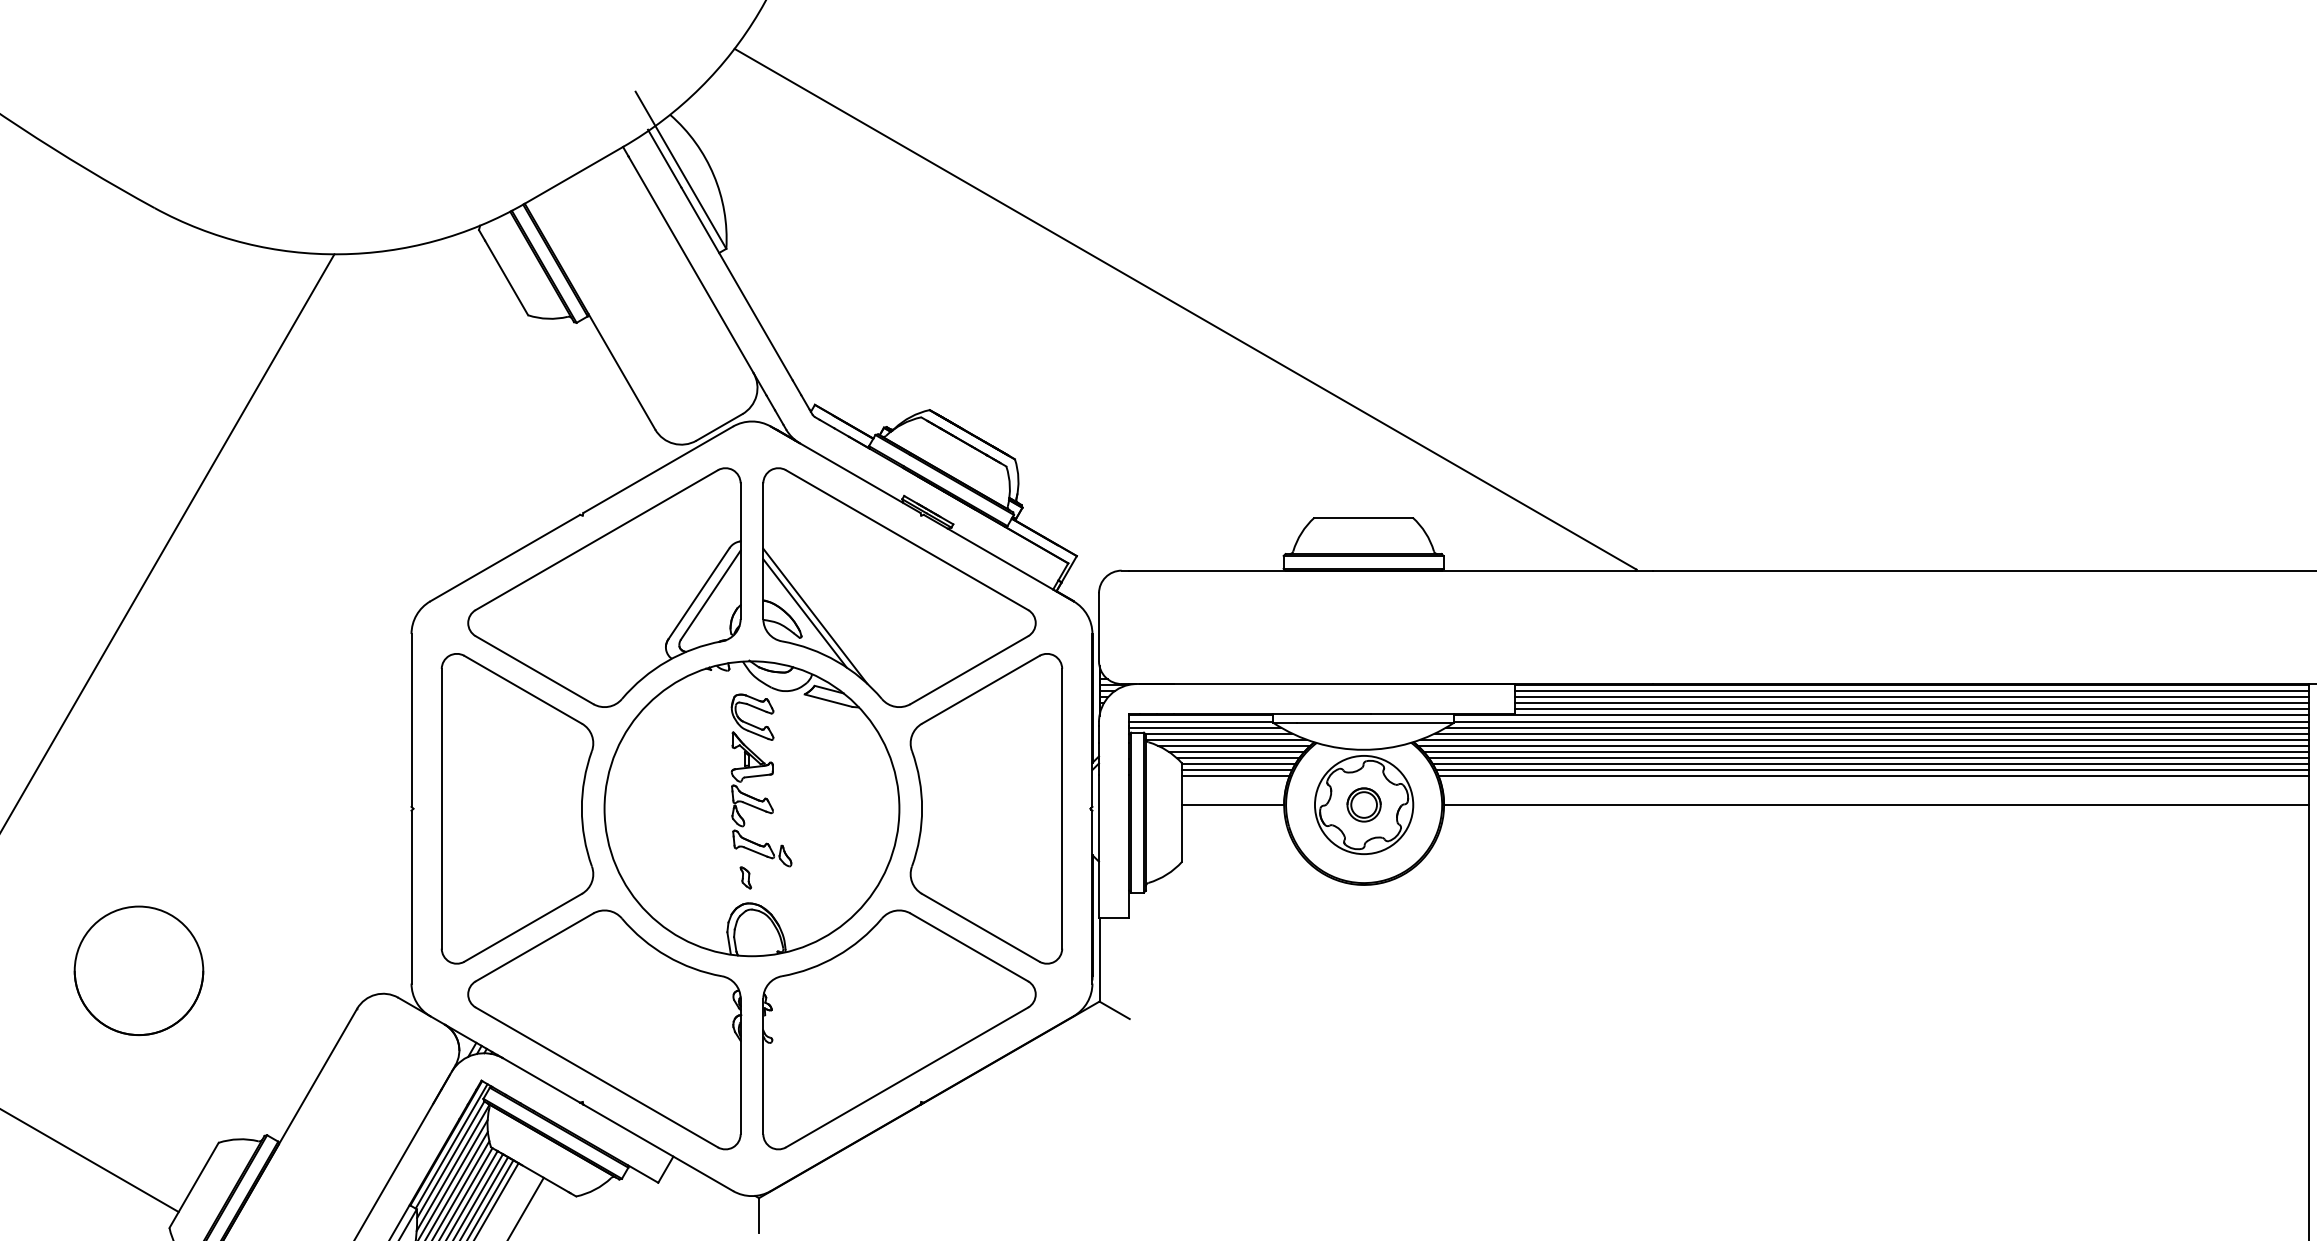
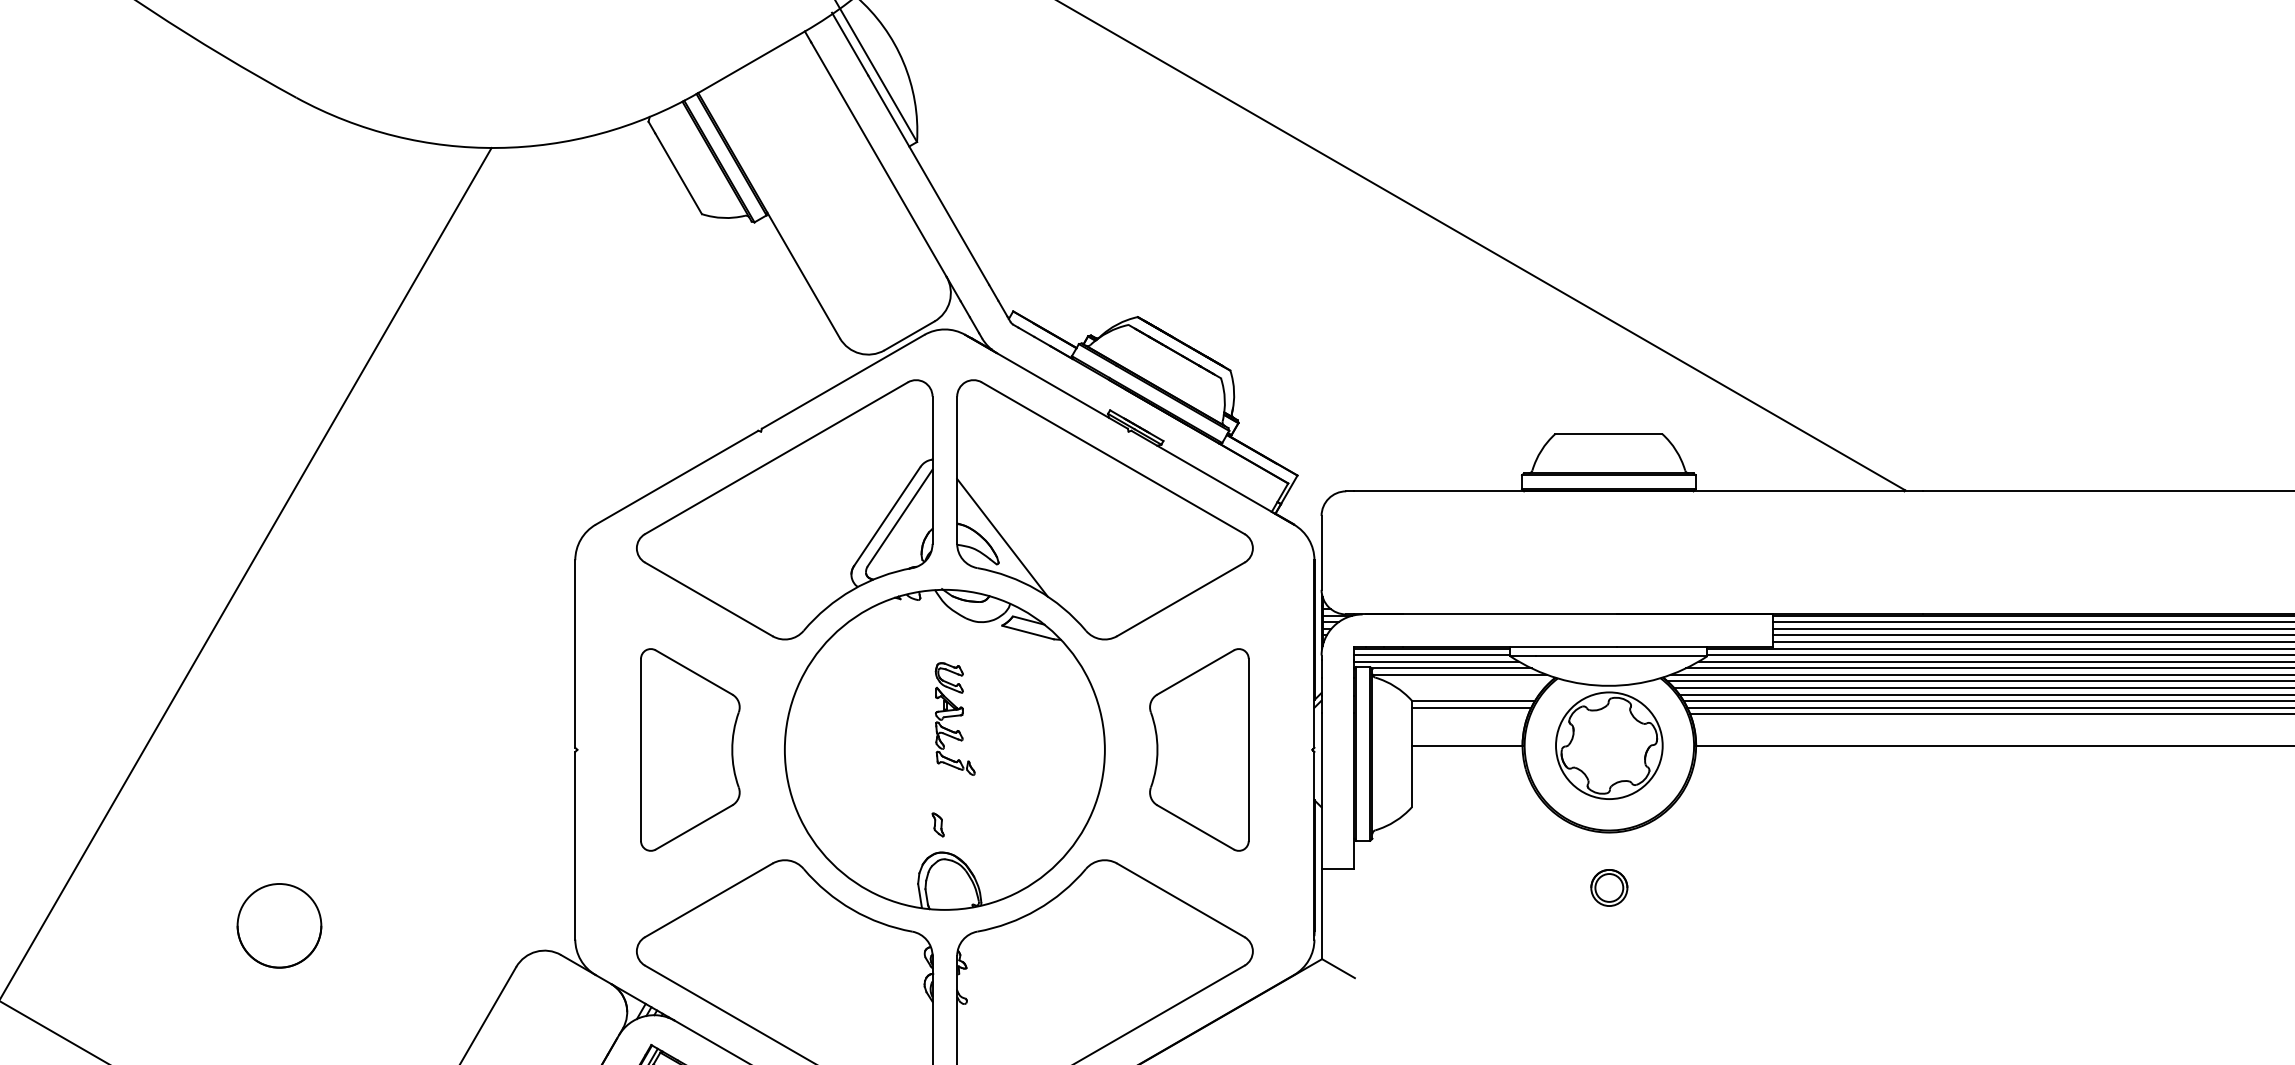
line: (815, 615) -> (1013, 540), removed
line: (1233, 745) -> (1467, 681), removed
line: (1236, 751) -> (1470, 687), removed
line: (1237, 757) -> (1471, 694), removed
line: (1235, 775) -> (1469, 713), removed
part: (761, 780) -> (955, 719), size x0.6
part: (1363, 804) -> (1608, 887), moved
part: (517, 808) -> (690, 749), size x0.6
part: (986, 808) -> (1199, 749), size x0.6
part: (138, 970) -> (278, 925), size x0.6

